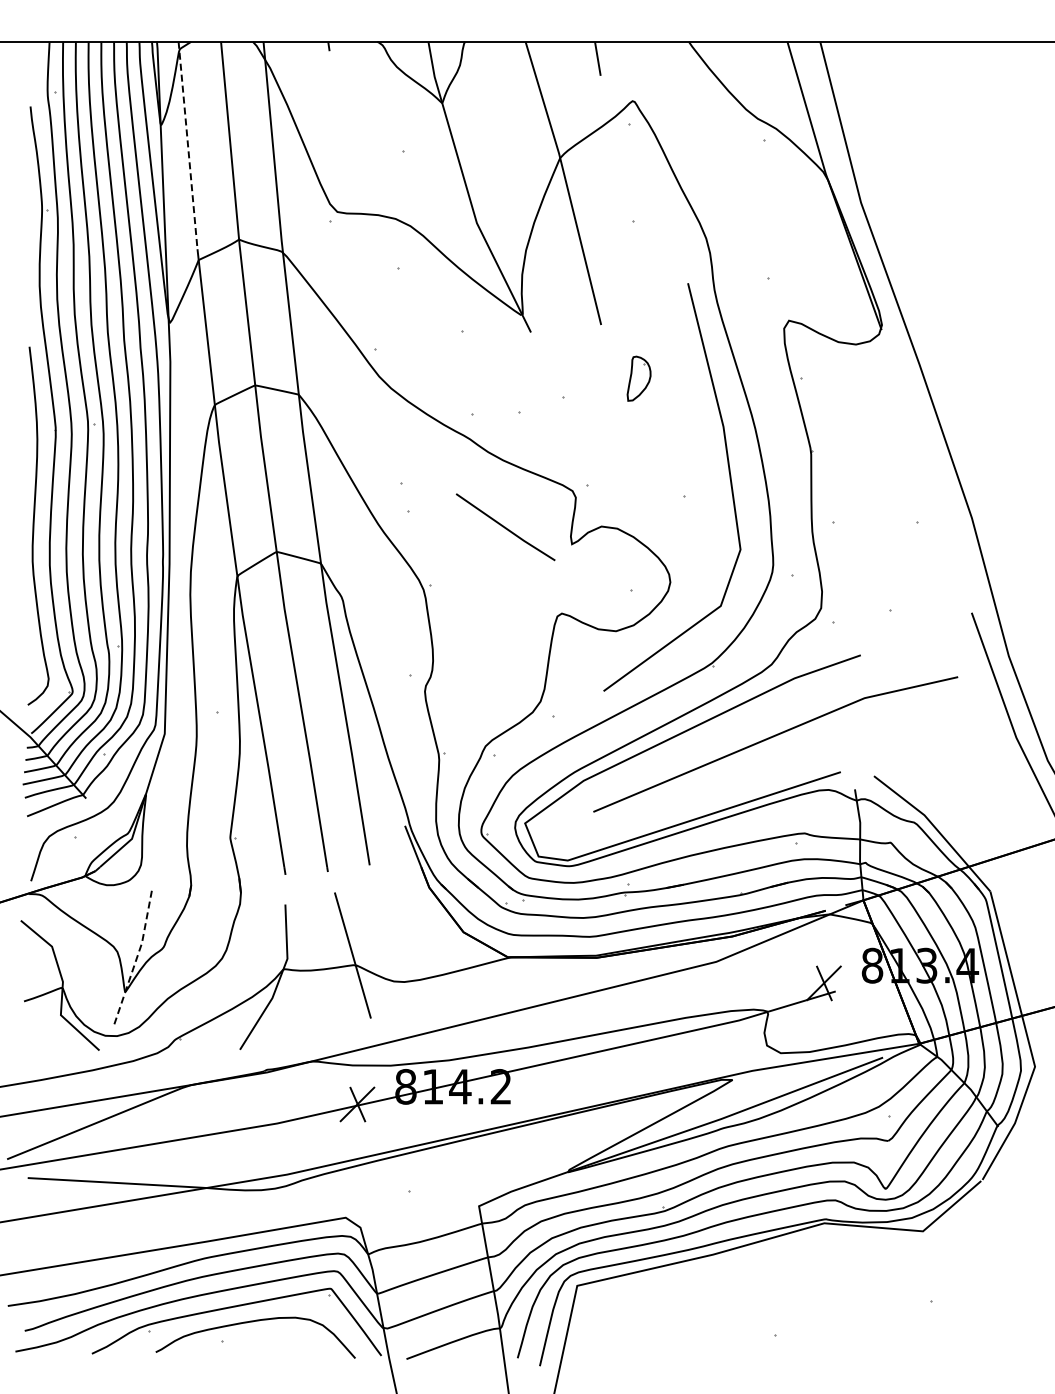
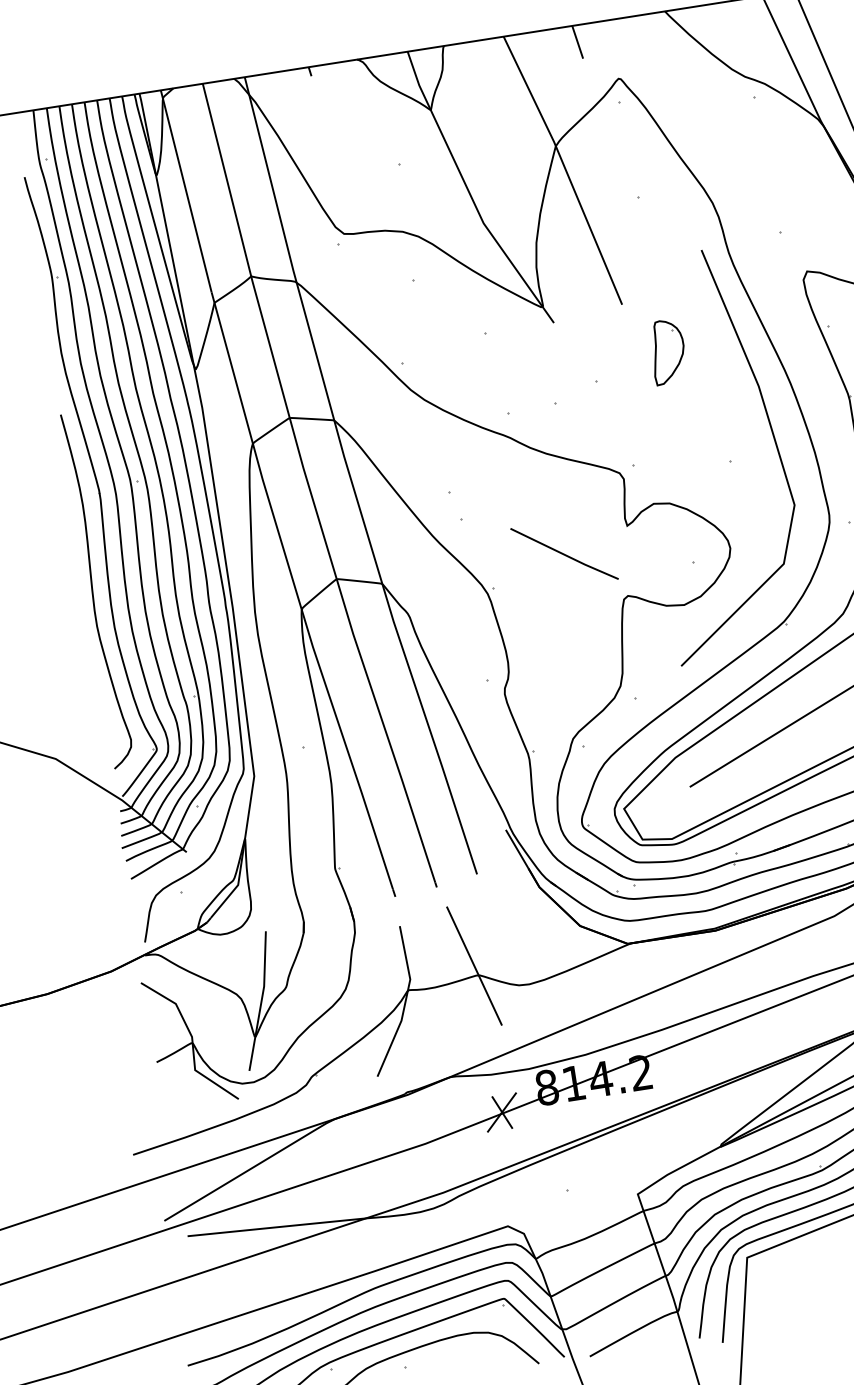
line: (188, 146) -> (186, 192), dashed -> solid
part: (638, 378) -> (667, 351), size x1.43
line: (505, 527) -> (564, 554), moved
line: (137, 956) -> (261, 1000), dashed -> solid

